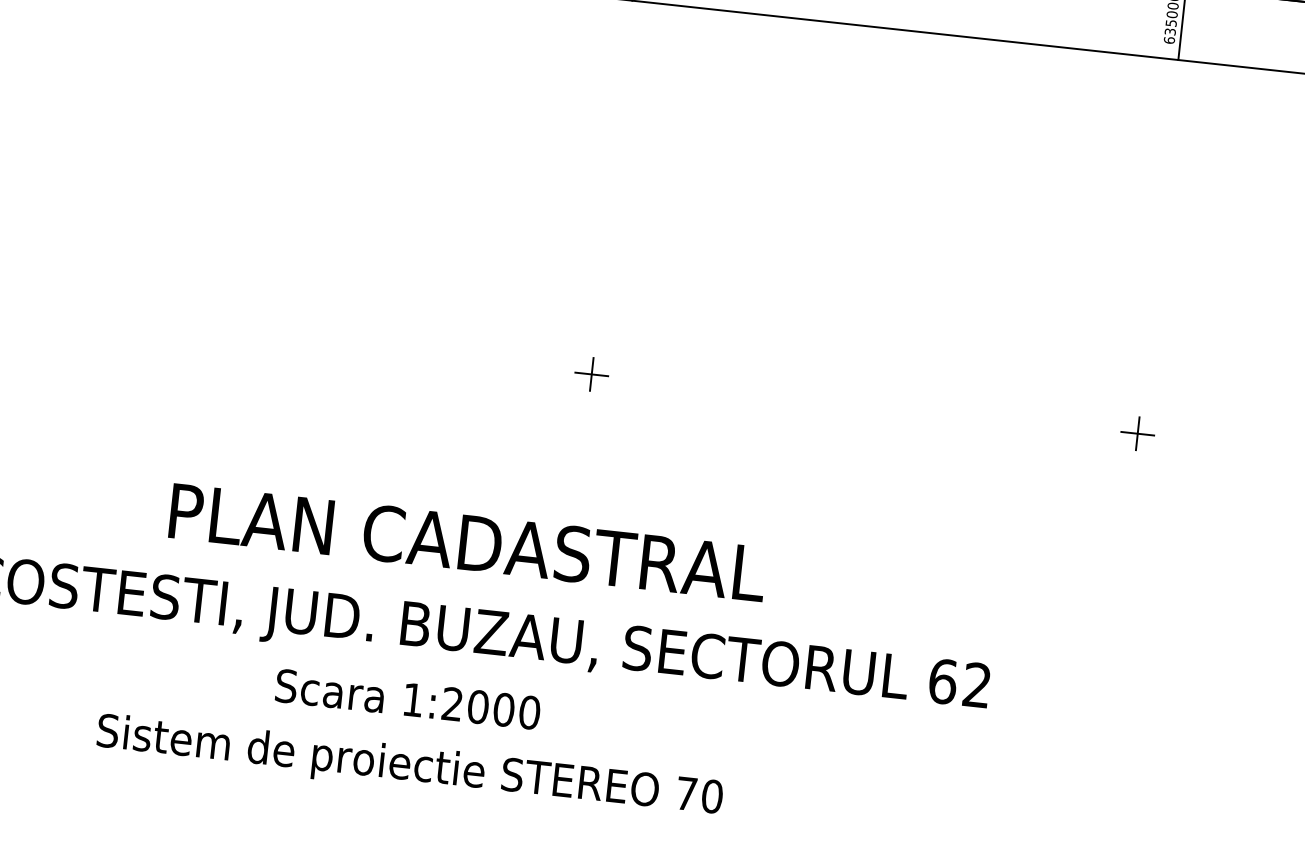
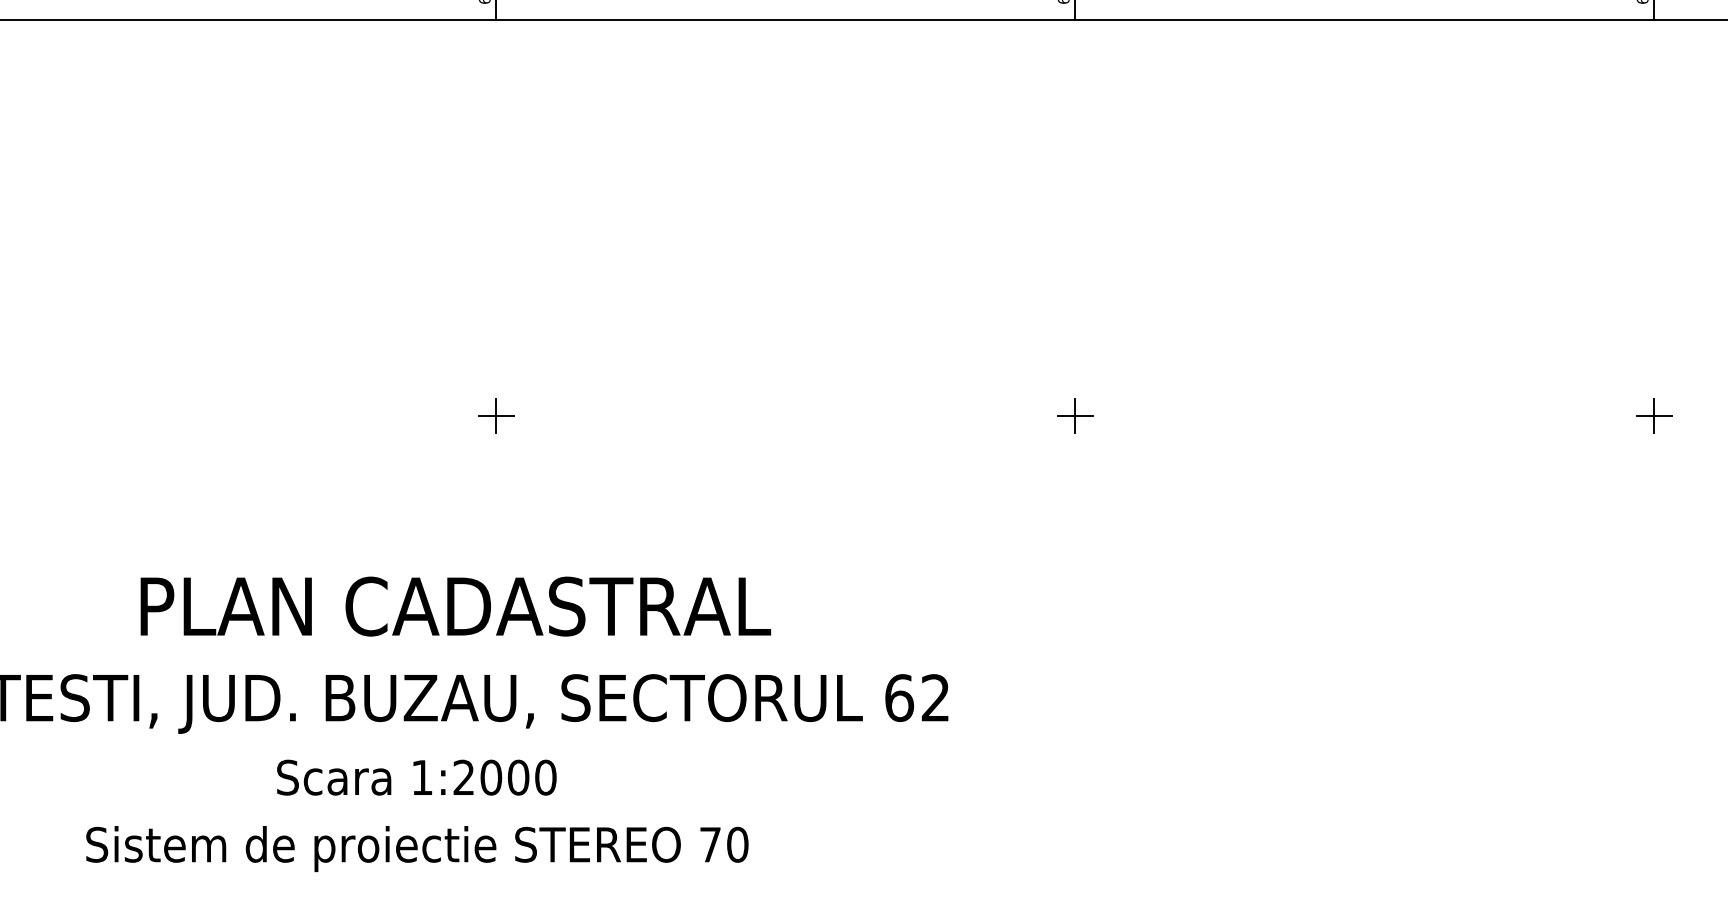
text: (467, 542) -> (455, 606), moved
text: (407, 699) -> (416, 777), moved
text: (409, 768) -> (417, 849), moved

